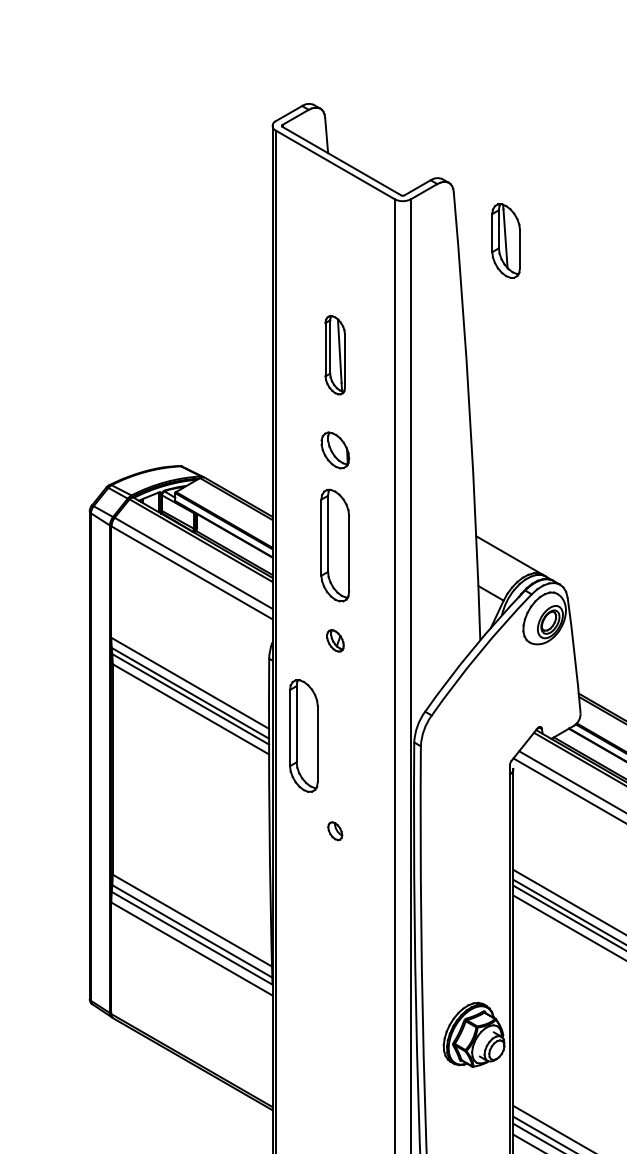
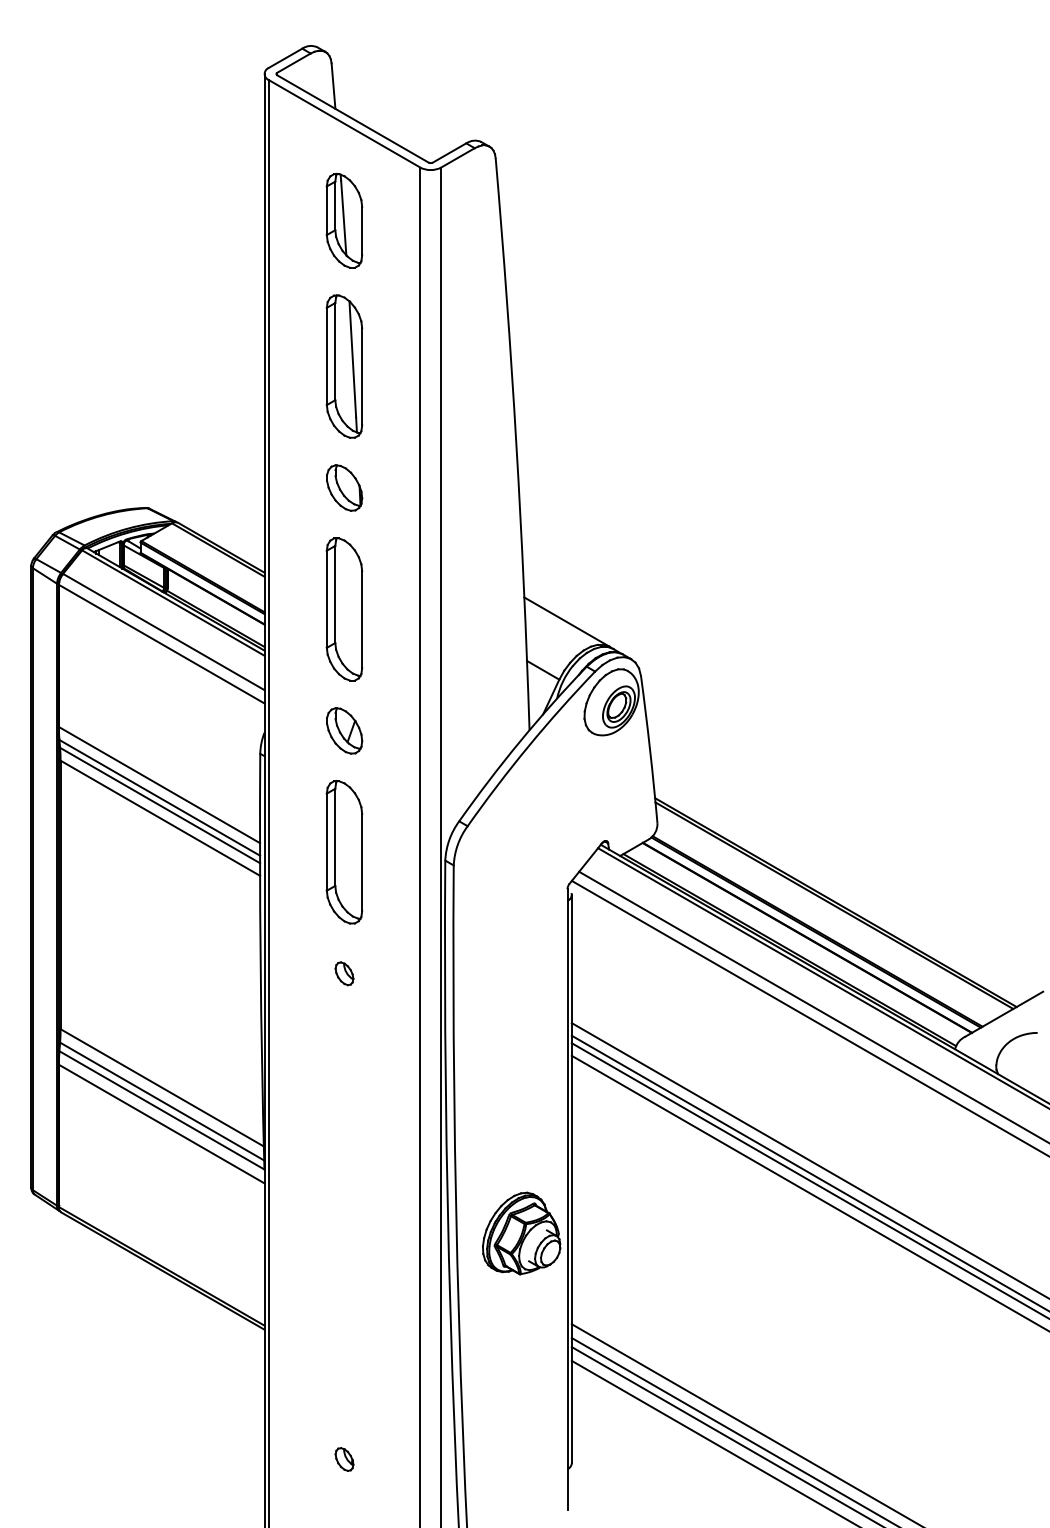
part: (506, 240) -> (344, 220), moved
part: (335, 355) -> (344, 366), size x1.43
part: (335, 640) -> (344, 730), size x1.67
part: (303, 736) -> (344, 852), moved

